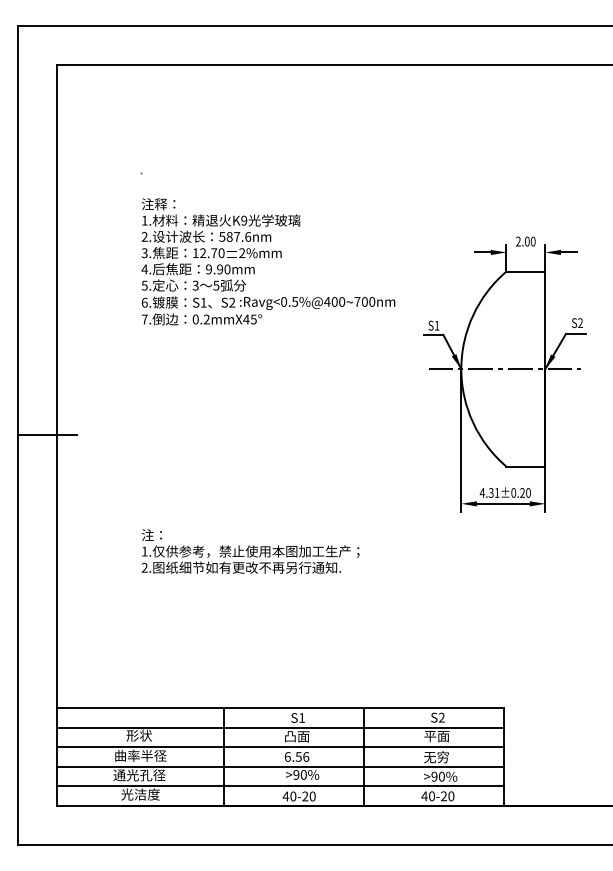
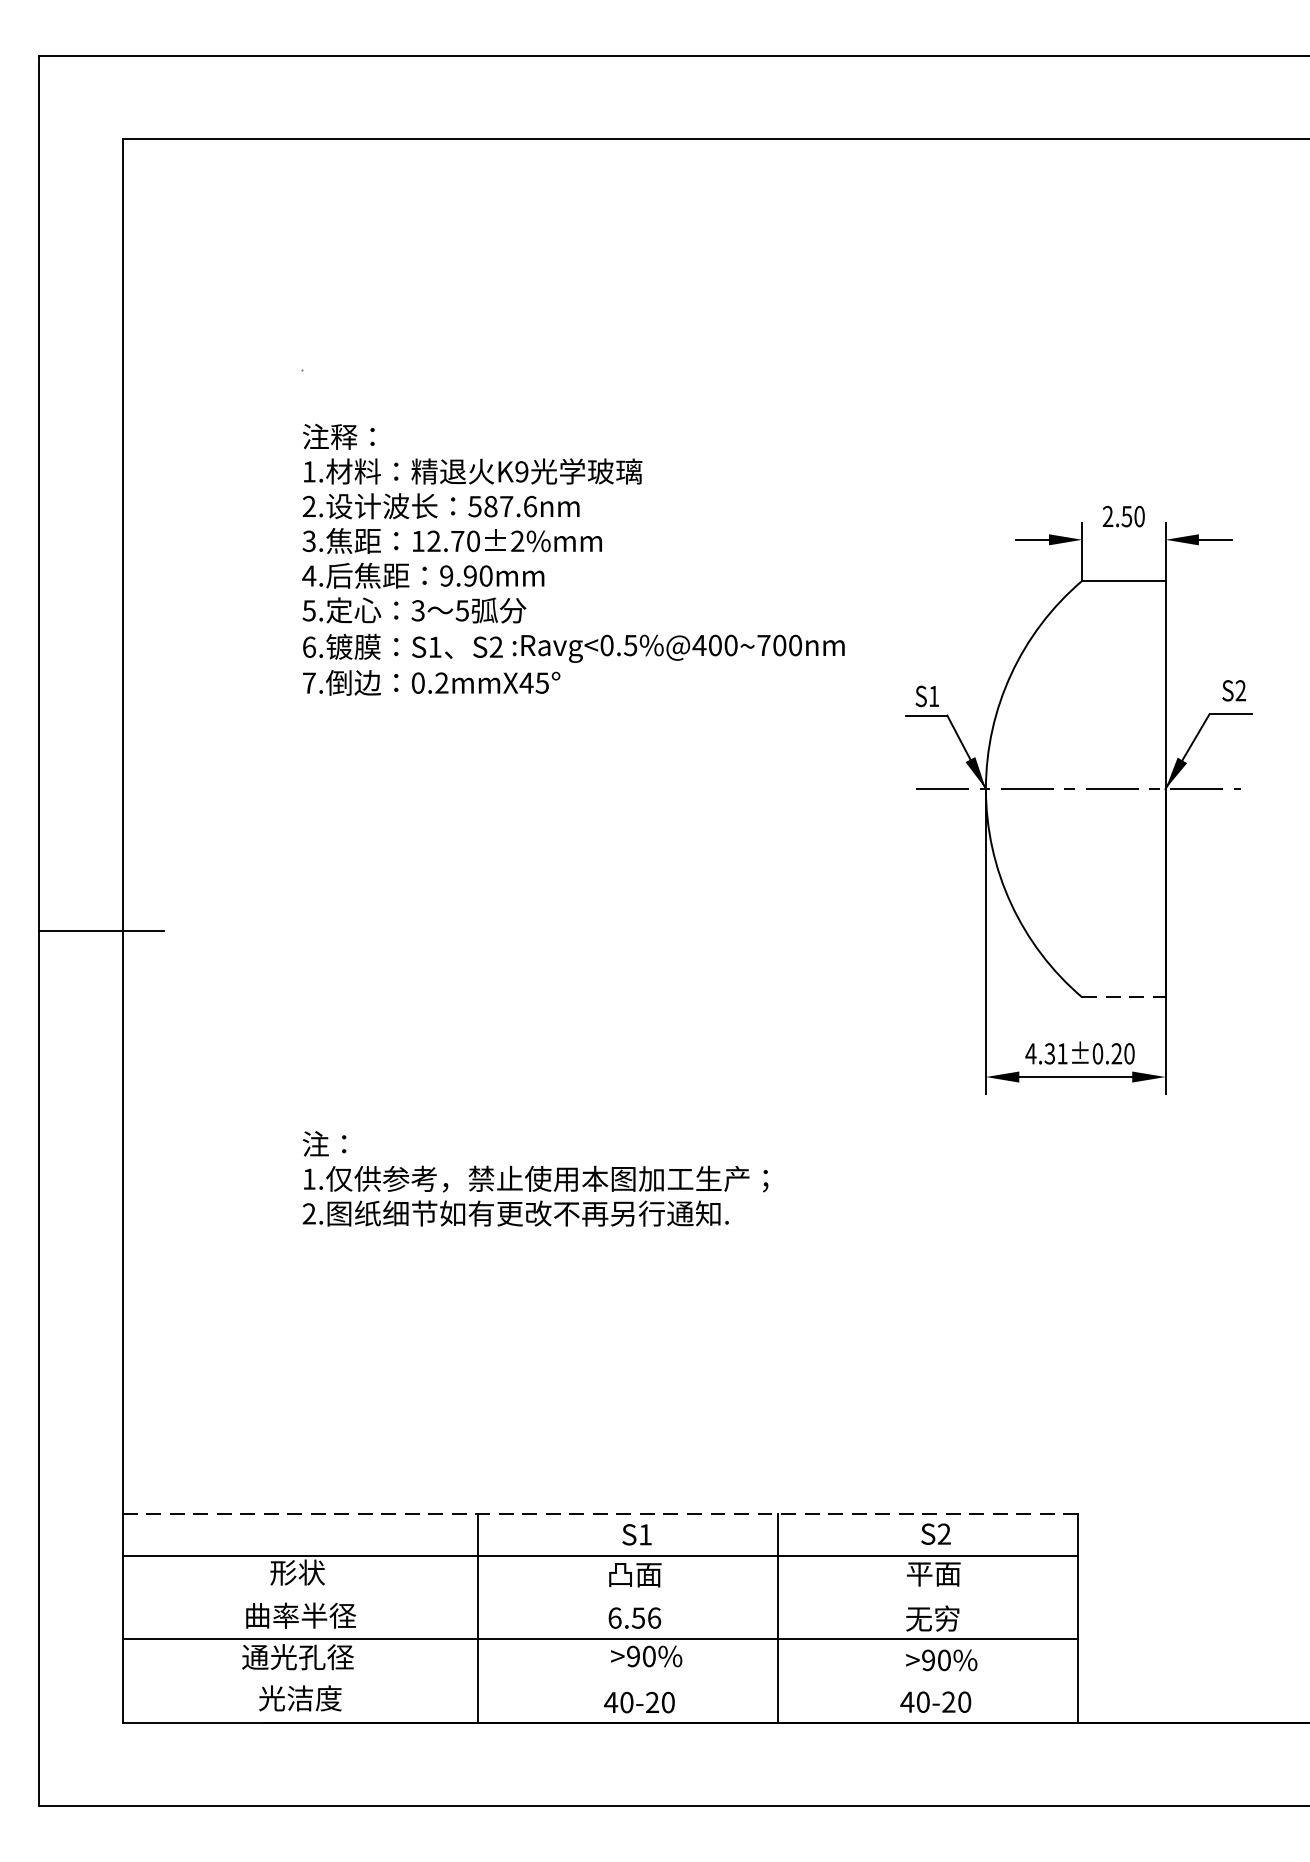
text: (526, 241) -> (1125, 516), 2.00 -> 2.50
line: (526, 466) -> (1125, 997), solid -> dashed
line: (281, 708) -> (601, 1514), solid -> dashed
line: (280, 747) -> (599, 1597), removed
line: (280, 786) -> (599, 1681), removed

